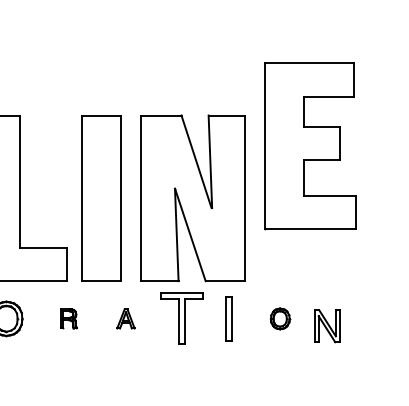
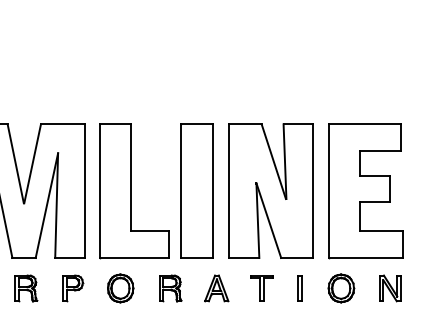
part: (310, 146) -> (365, 191), moved
part: (68, 318) -> (170, 288), size x1.67
part: (125, 318) -> (216, 288), size x1.67
part: (181, 318) -> (261, 288), size x0.62
part: (228, 318) -> (299, 288), size x0.71
part: (280, 318) -> (341, 288), size x1.67
part: (327, 326) -> (390, 288), moved

